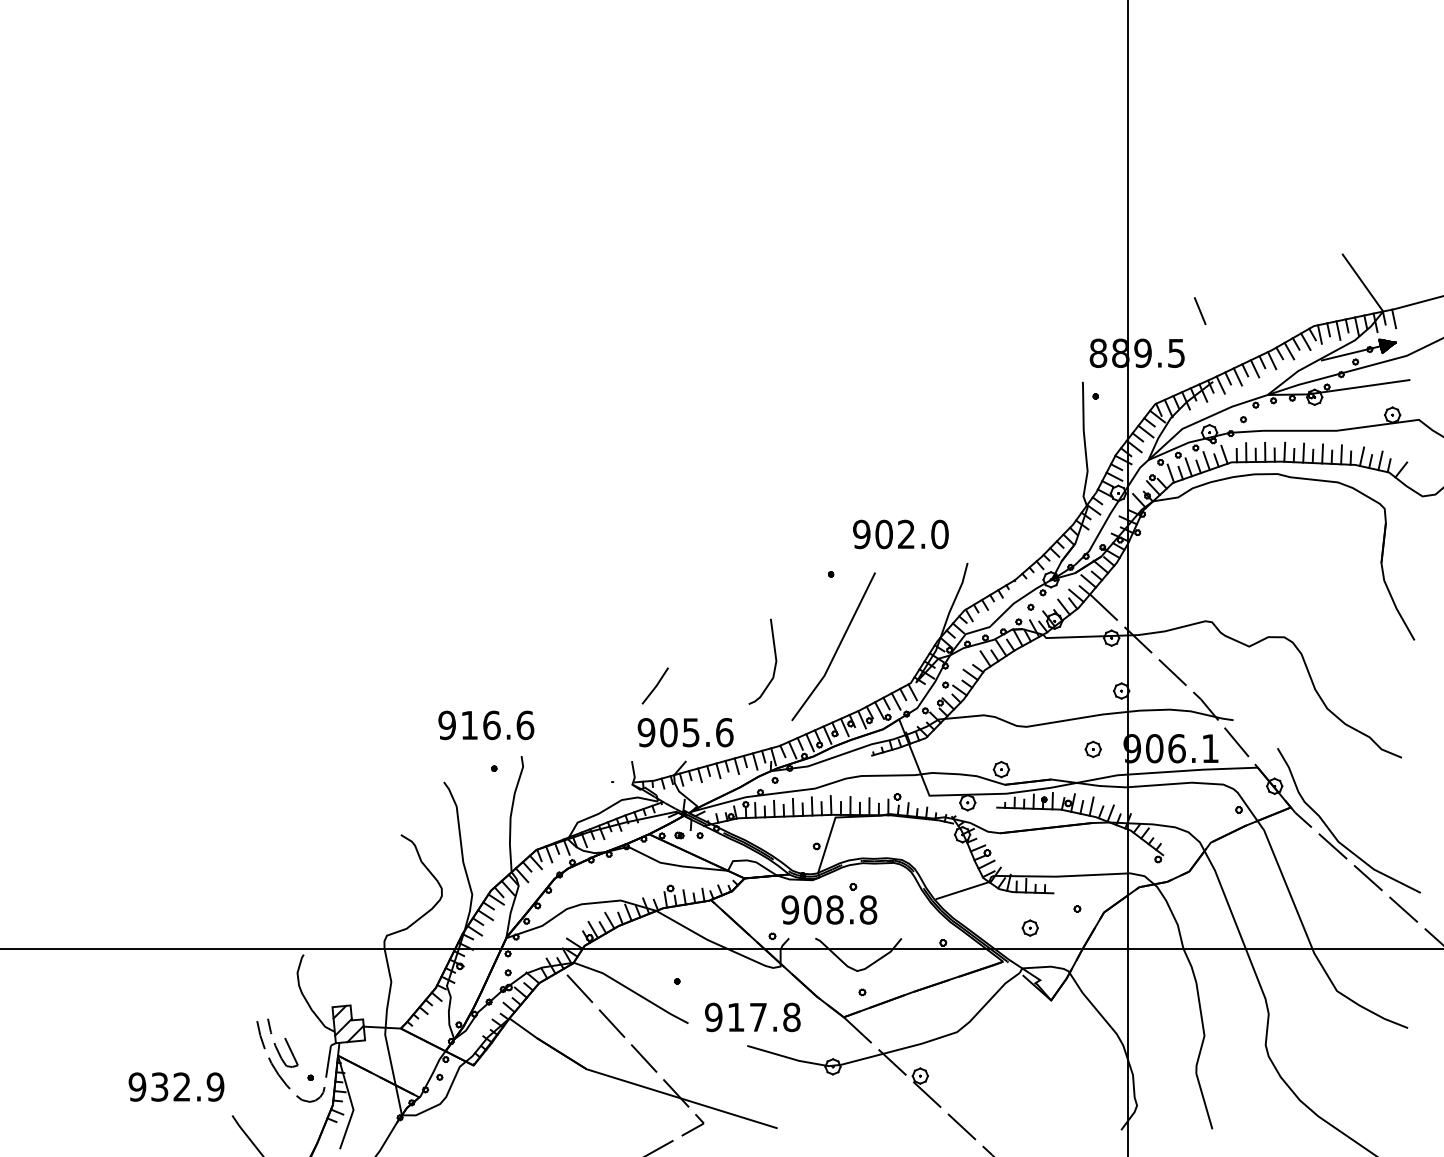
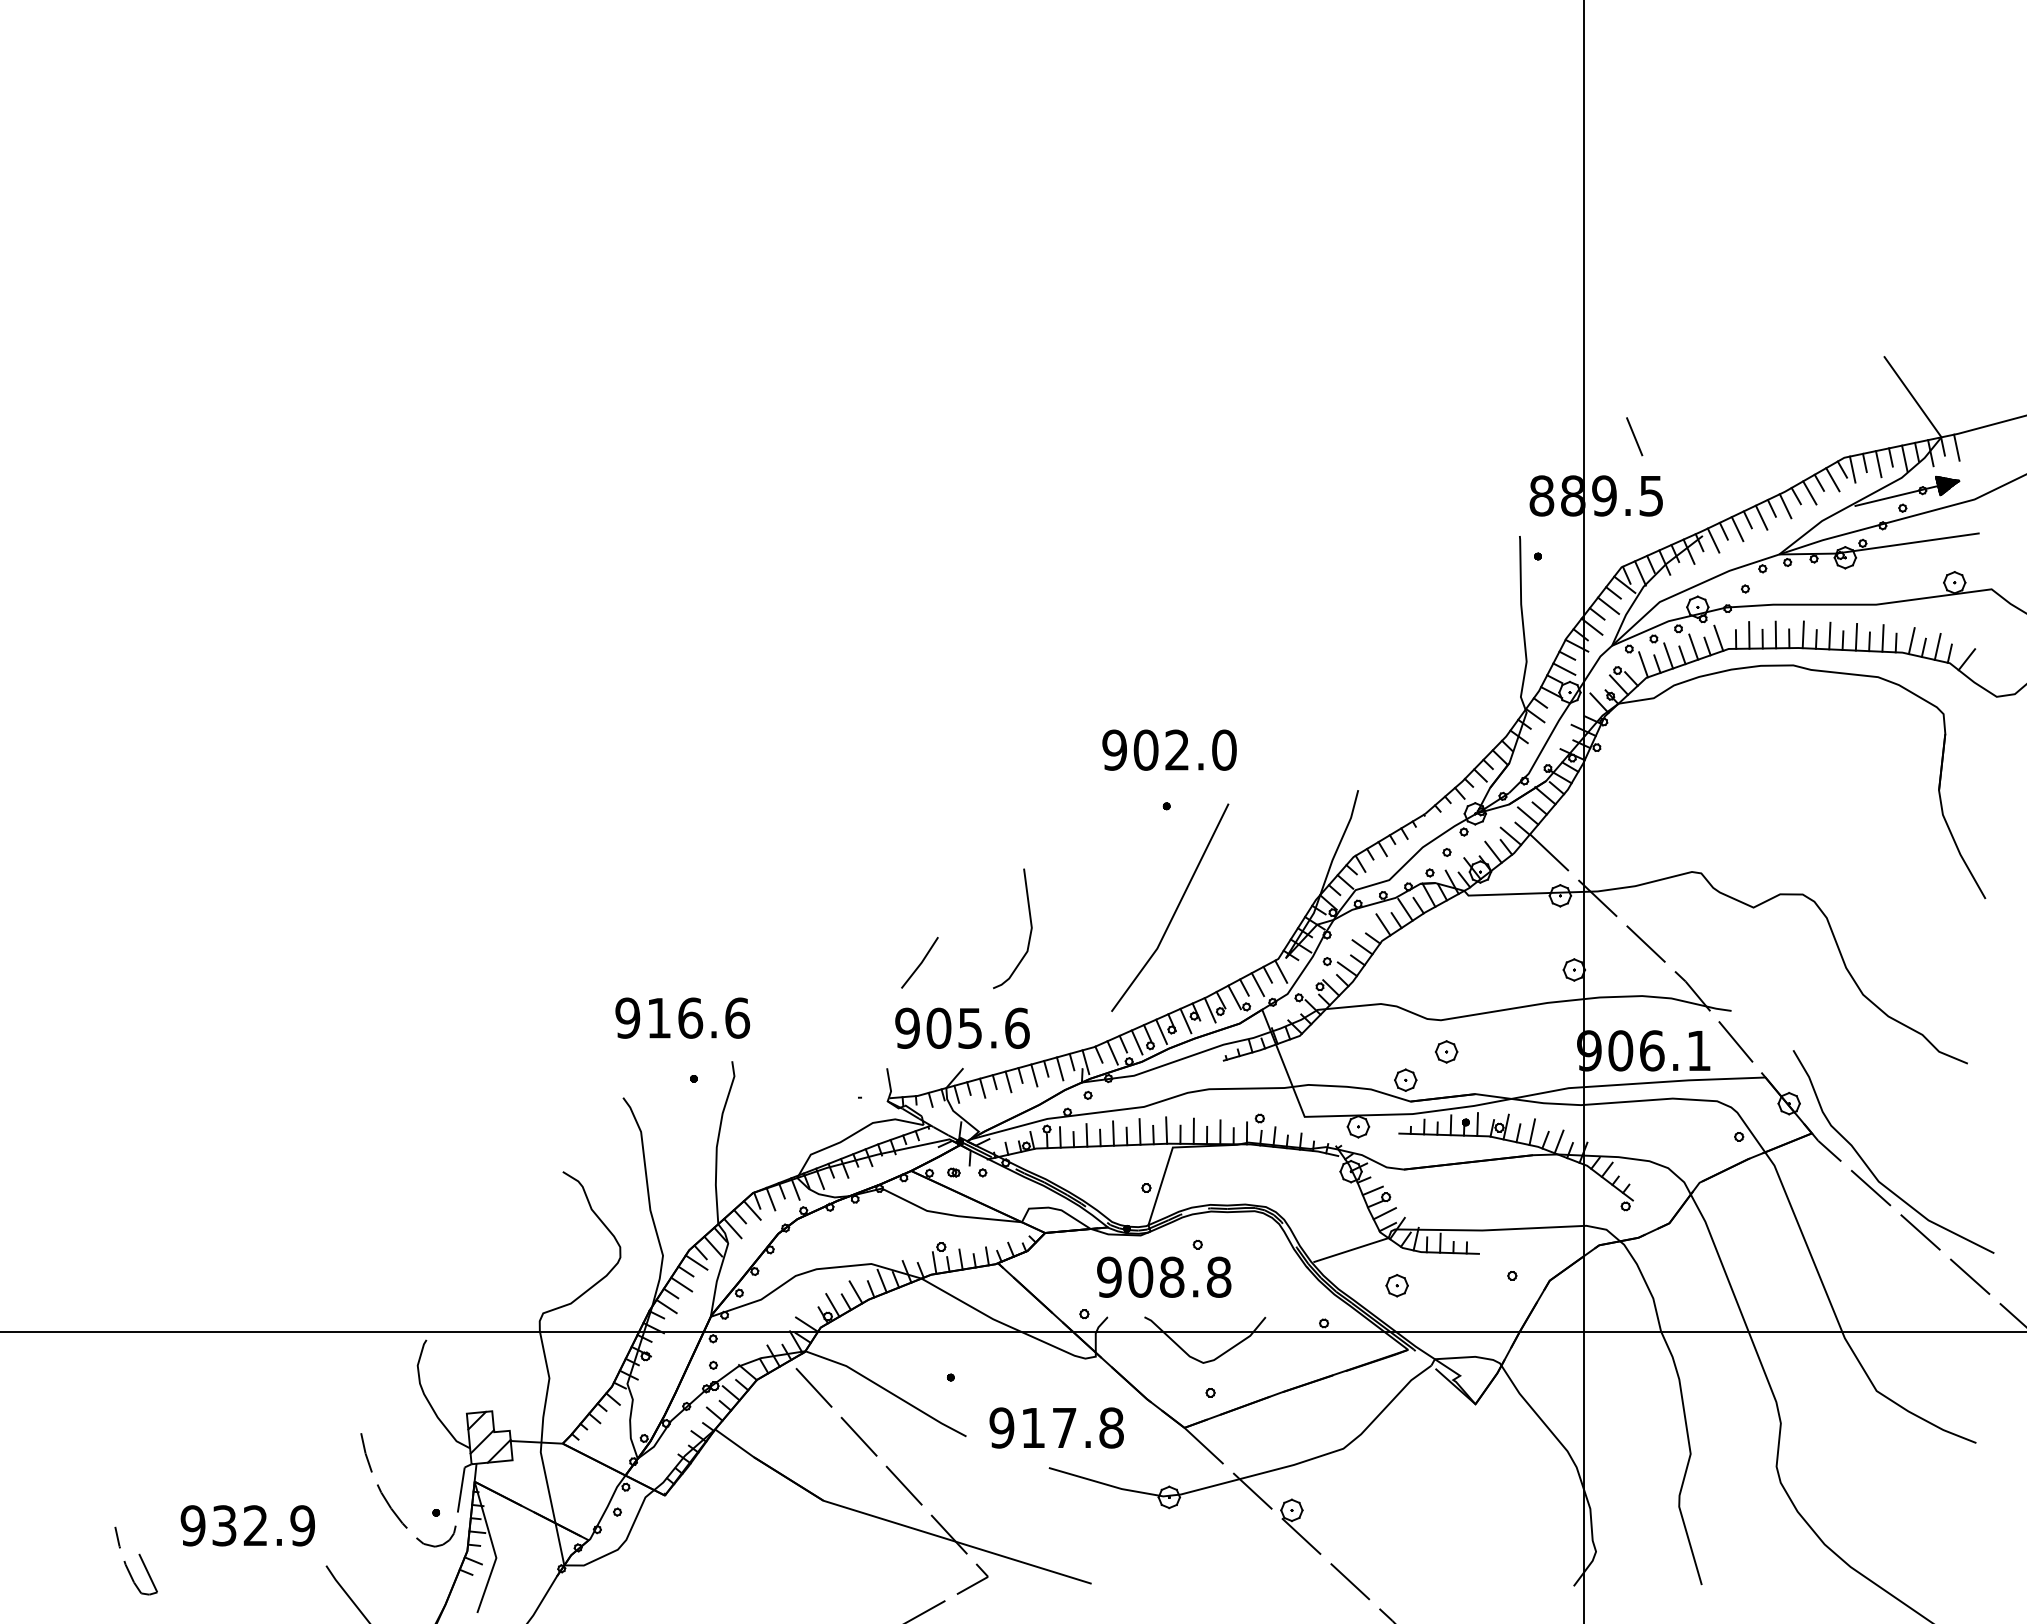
line: (1200, 310) -> (1634, 436), moved
text: (900, 533) -> (1169, 749), moved
curve: (774, 665) -> (1029, 933), moved
part: (1093, 749) -> (1446, 1051), moved
part: (1029, 927) -> (1396, 1285), moved
part: (282, 1042) -> (135, 1560), moved

